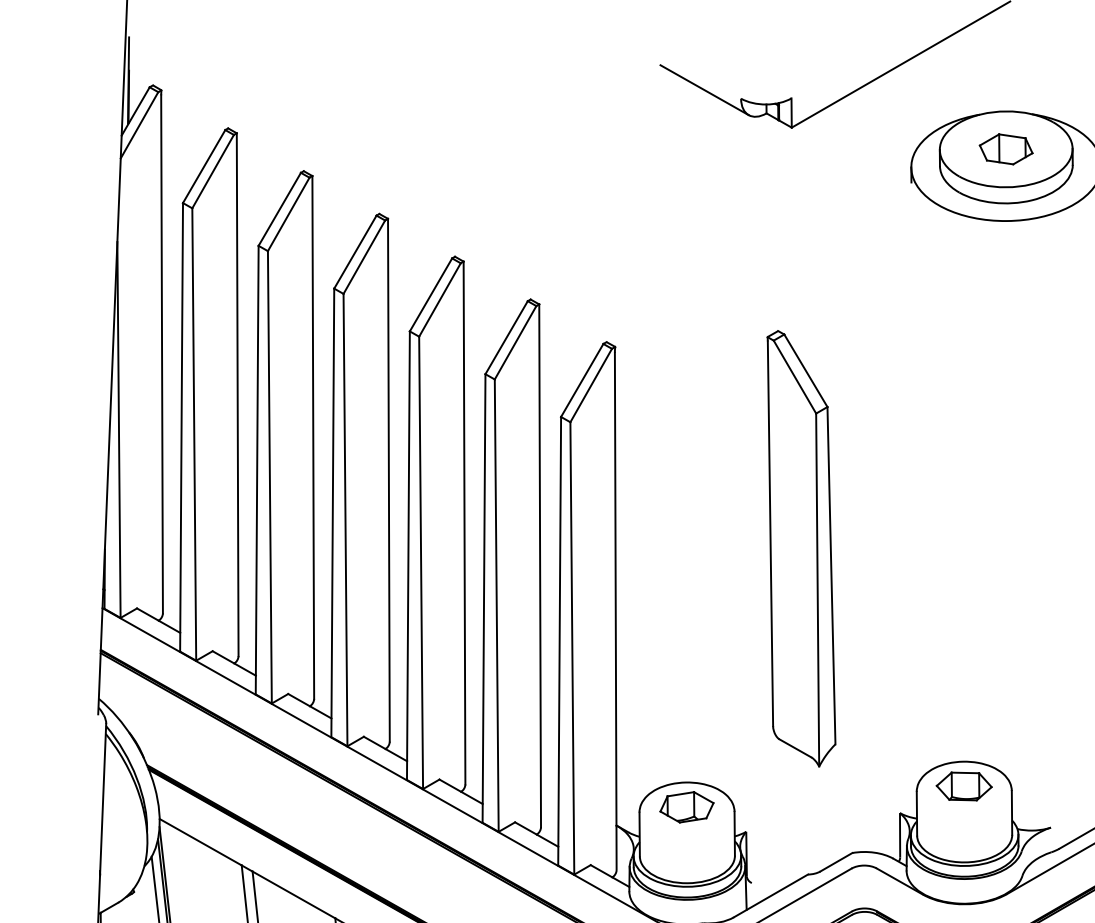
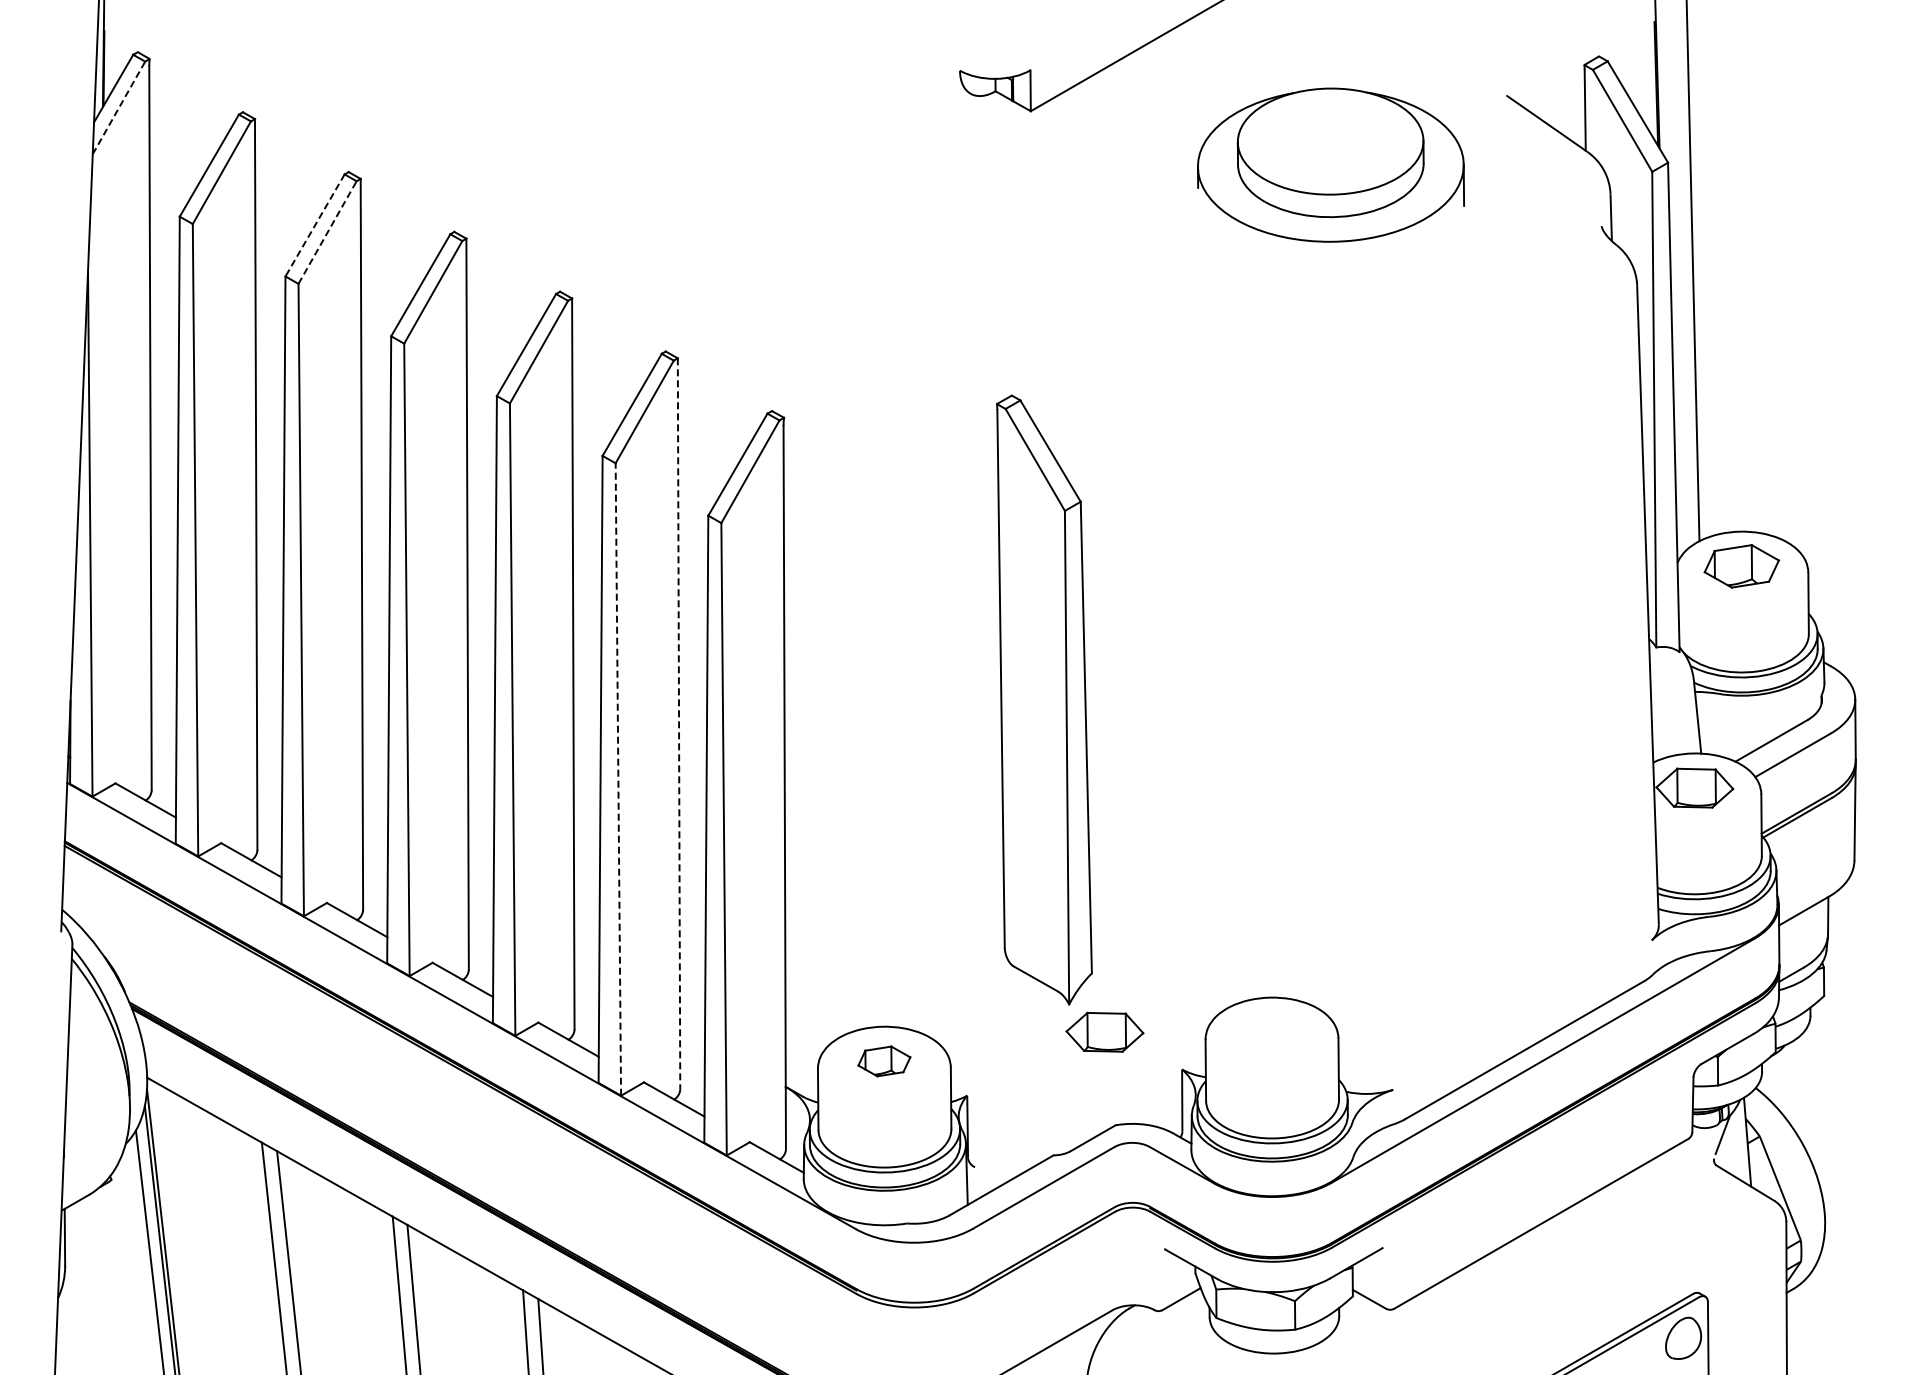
line: (704, 89) -> (908, 58), removed
line: (139, 124) -> (119, 107), solid -> dashed
part: (1006, 149) -> (1330, 141), removed
line: (280, 209) -> (315, 225), solid -> dashed
line: (288, 214) -> (327, 232), solid -> dashed
line: (540, 566) -> (679, 724), solid -> dashed
line: (496, 605) -> (618, 779), solid -> dashed
part: (963, 785) -> (1104, 1031), moved
part: (687, 807) -> (884, 1061), size x0.7

